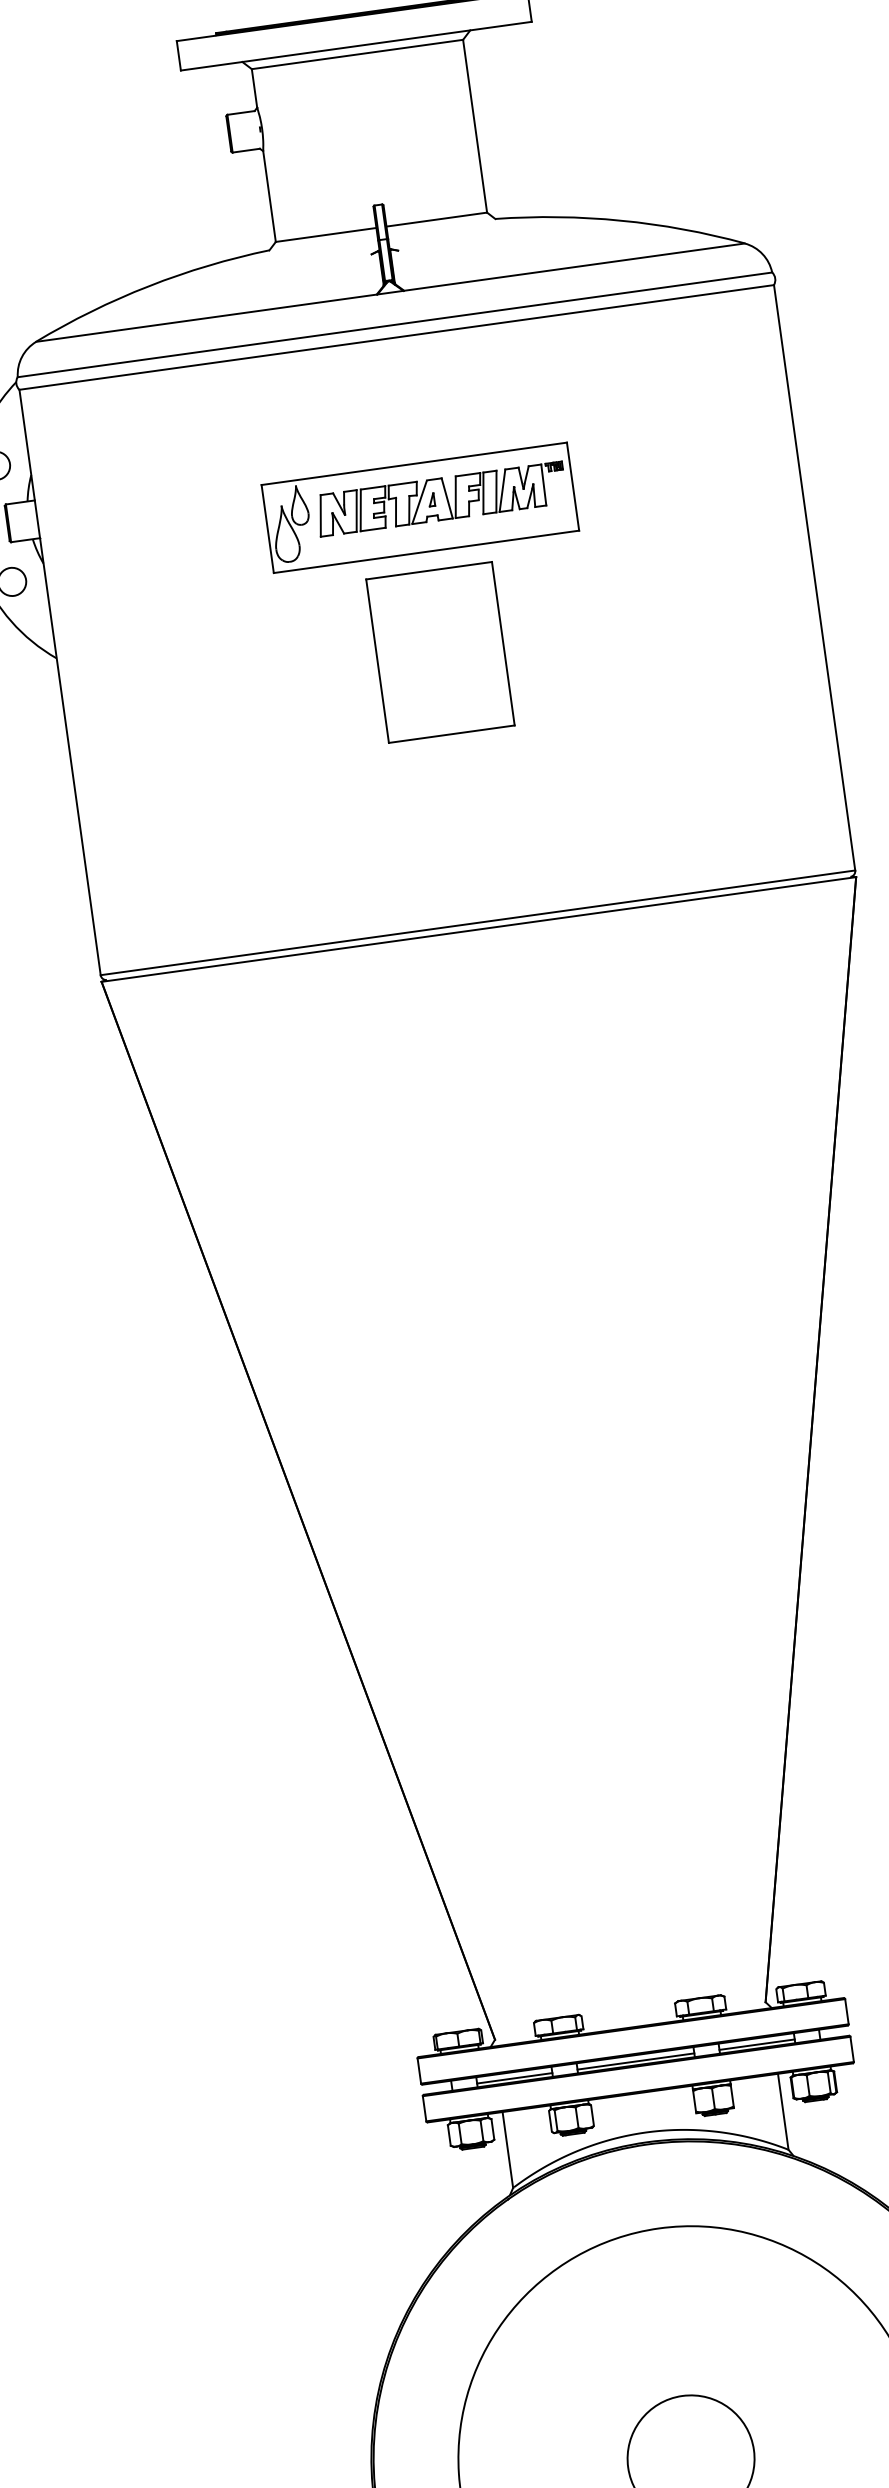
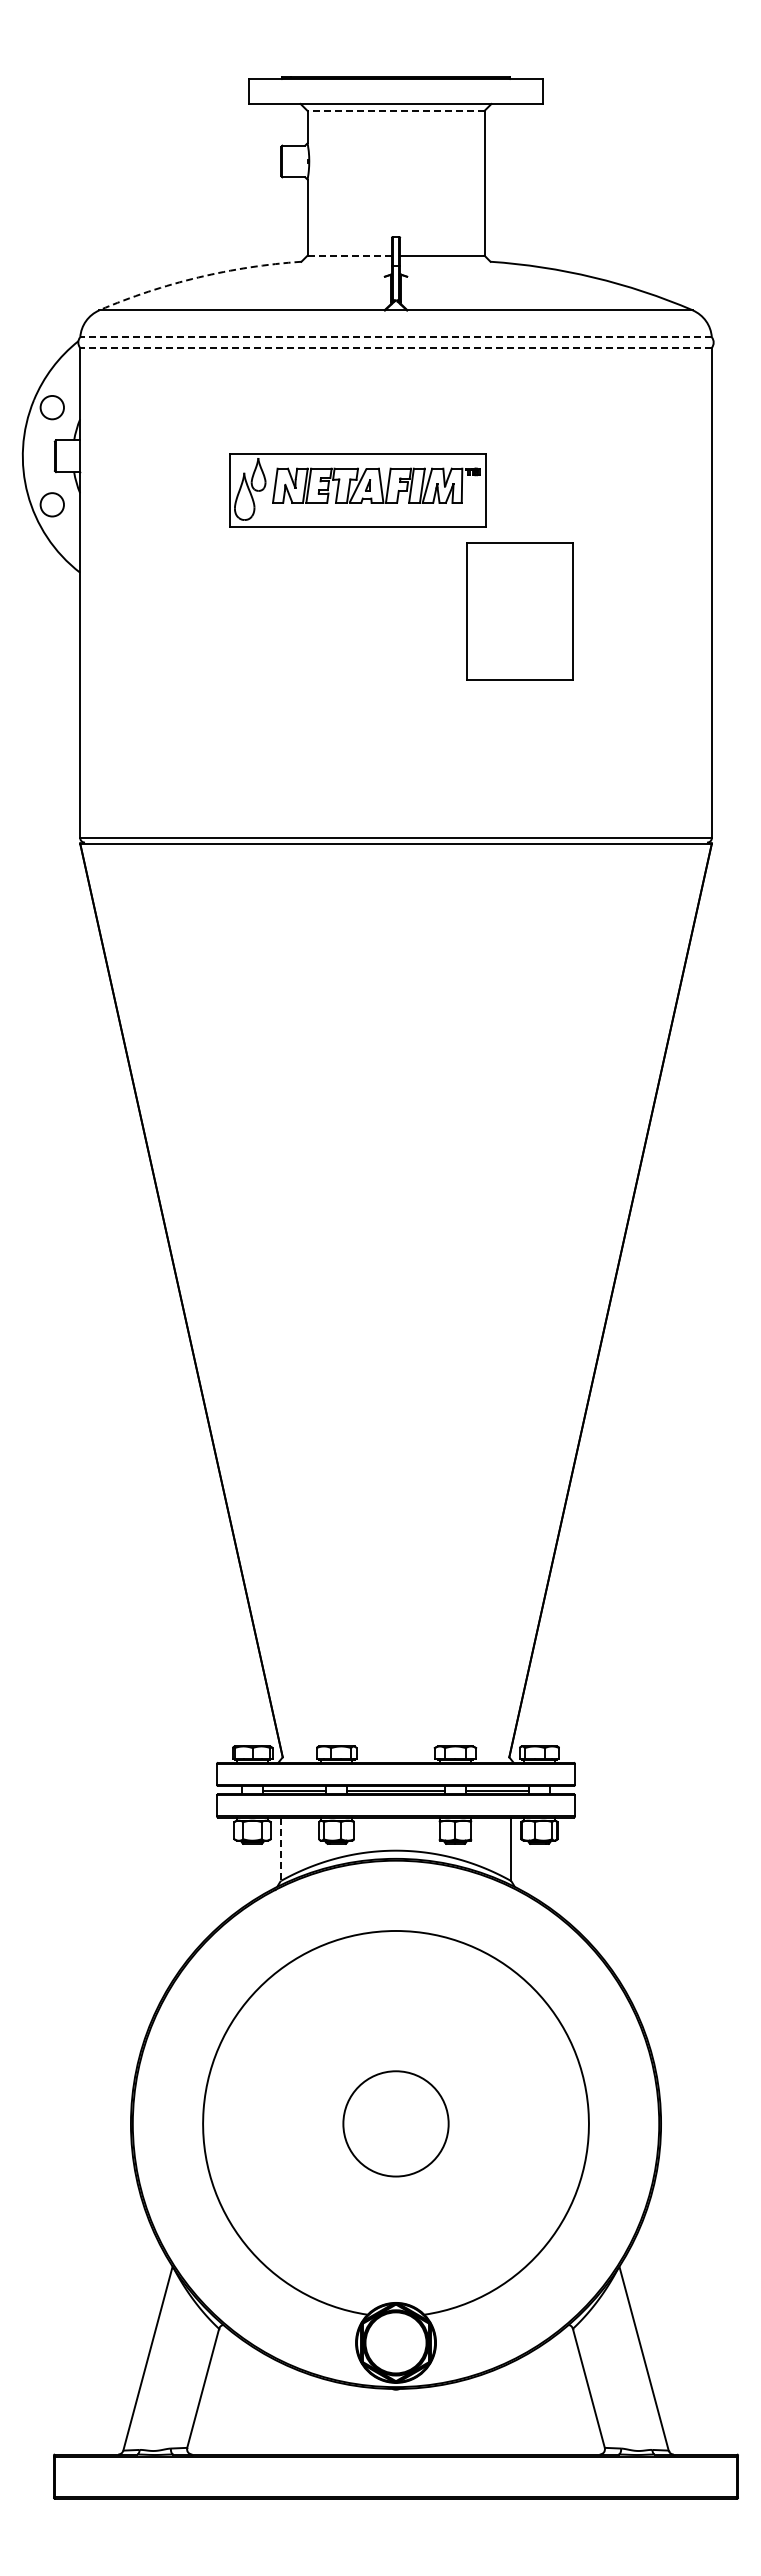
line: (356, 54) -> (395, 110), solid -> dashed
line: (327, 234) -> (350, 255), solid -> dashed
arc: (149, 286) -> (198, 277), solid -> dashed
line: (395, 325) -> (396, 337), solid -> dashed
line: (397, 336) -> (396, 347), solid -> dashed
part: (419, 507) -> (357, 490), moved
part: (439, 652) -> (519, 611), moved
line: (507, 2150) -> (280, 1849), solid -> dashed

